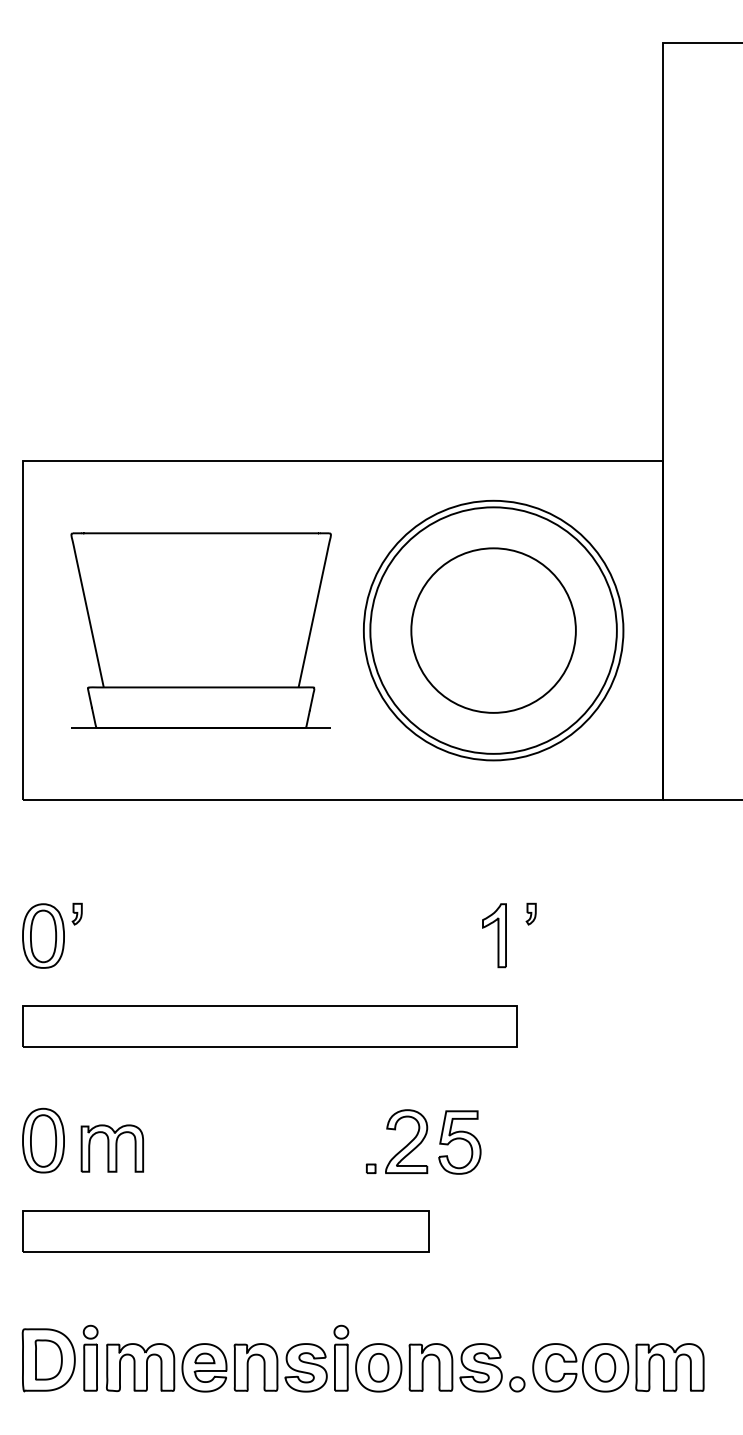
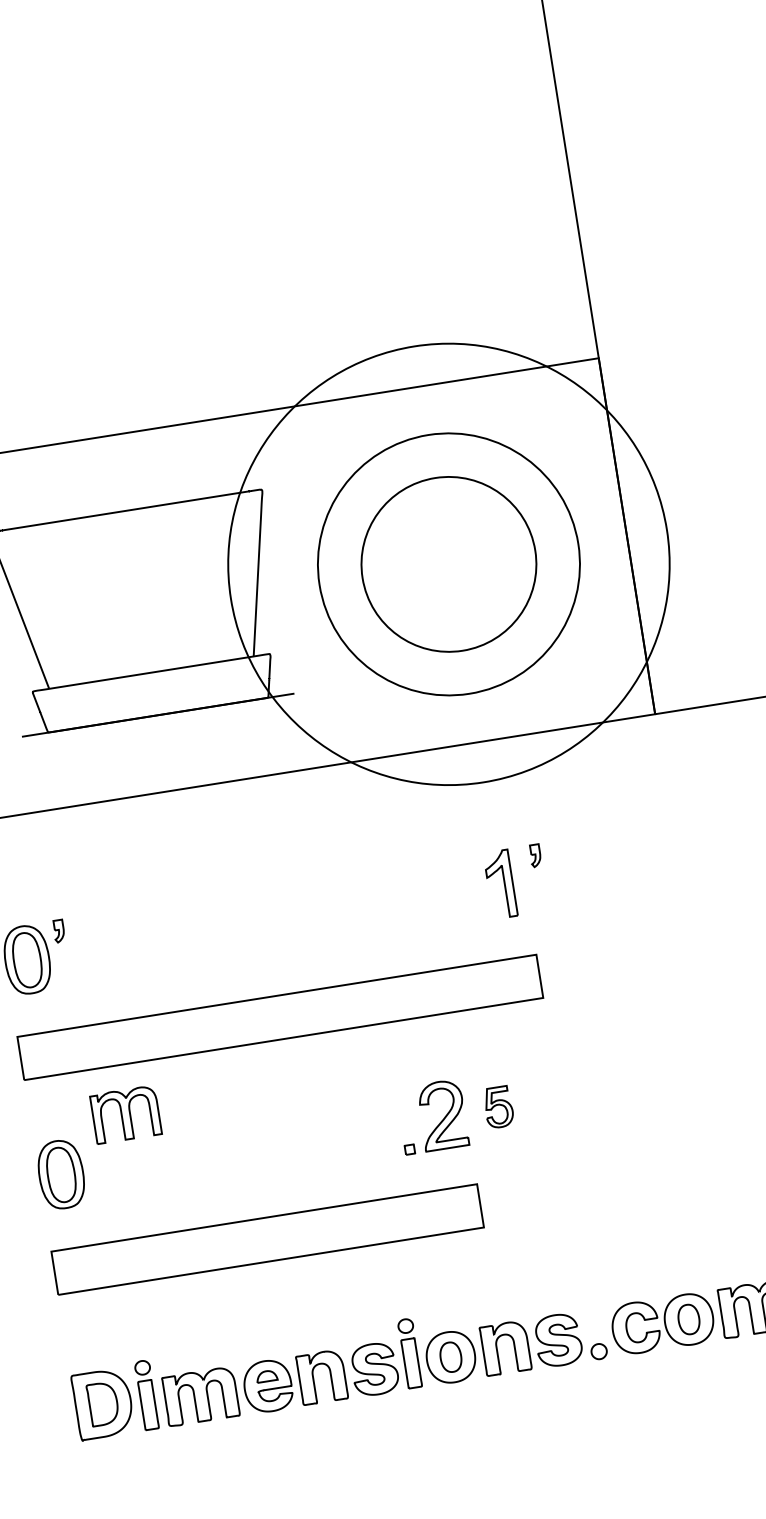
circle: (493, 630) -> (448, 564), size x1.6
part: (459, 1142) -> (498, 1107), size x0.6
part: (111, 1148) -> (124, 1114), moved

